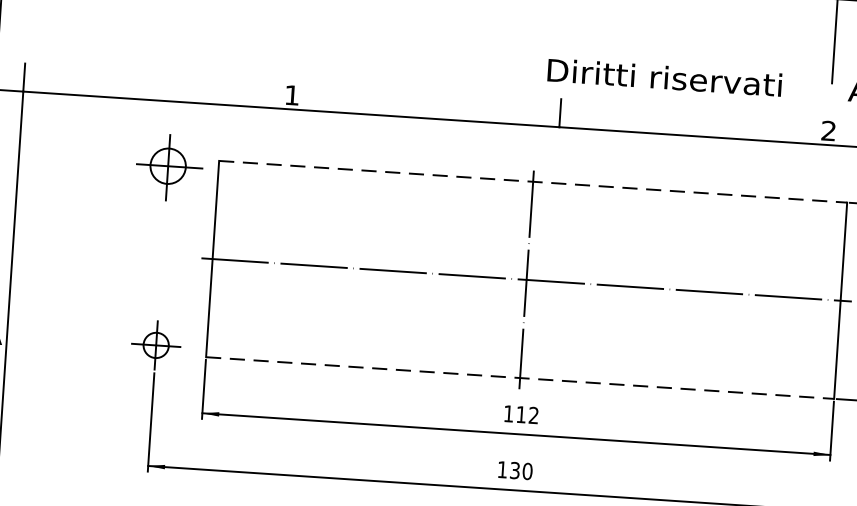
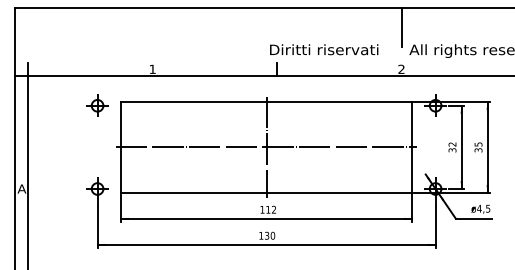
part: (167, 165) -> (97, 105), size x0.71
line: (532, 180) -> (266, 101), dashed -> solid
line: (519, 377) -> (266, 192), dashed -> solid

